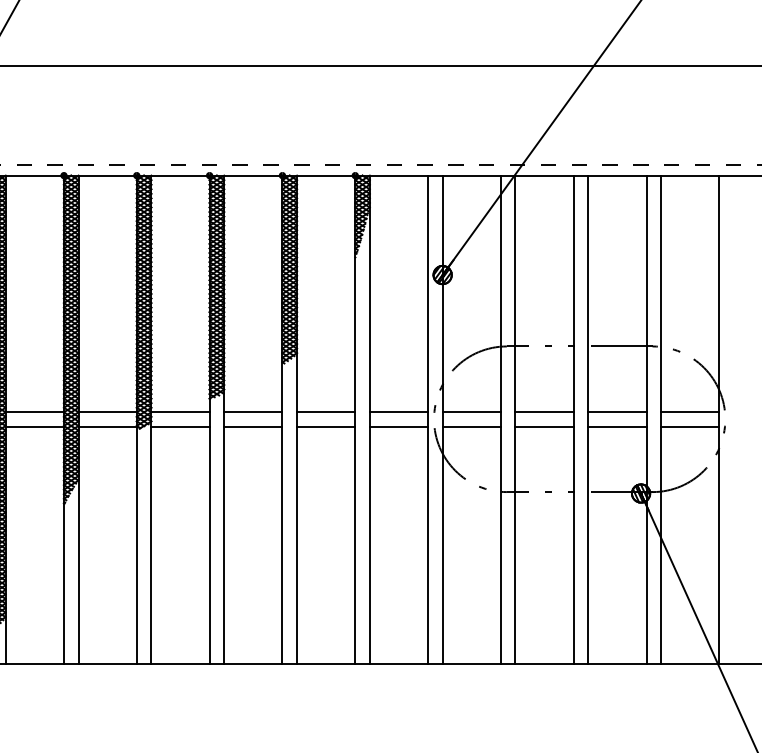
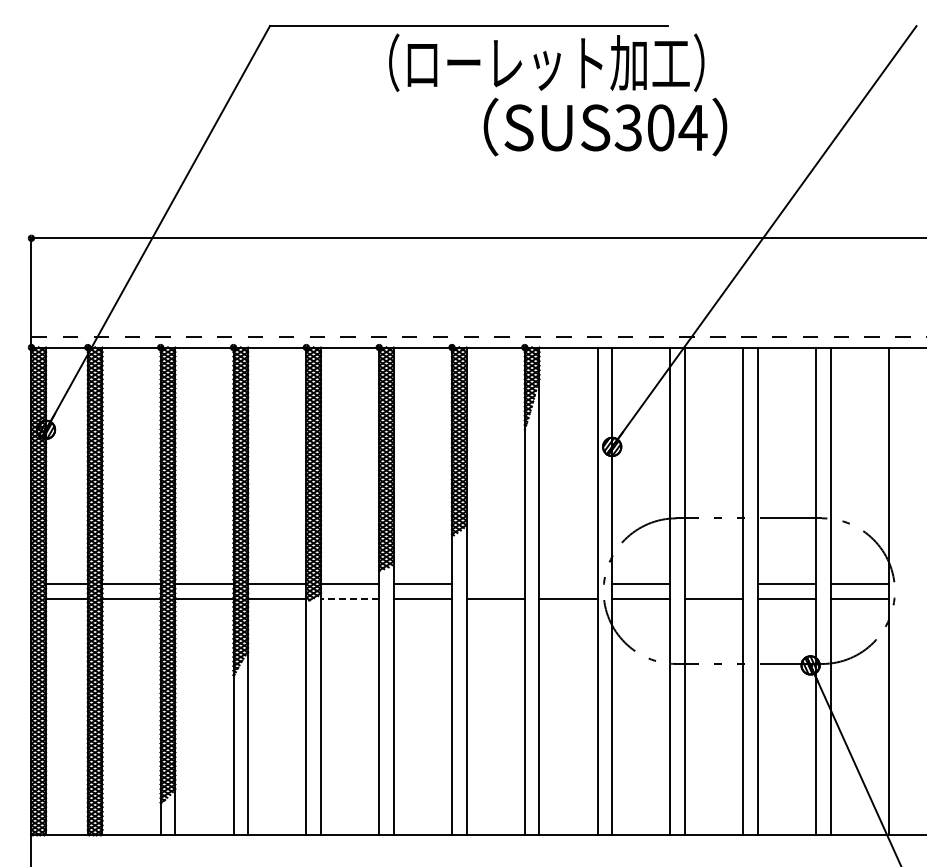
line: (325, 412) -> (495, 584), removed
line: (398, 412) -> (568, 584), removed
line: (544, 412) -> (714, 584), removed
line: (179, 426) -> (349, 598), solid -> dashed

